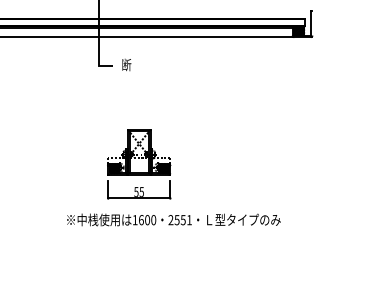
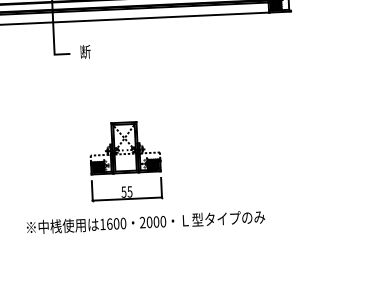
part: (139, 164) -> (125, 161), moved
text: (182, 220) -> (155, 222), 2551 -> 2000

